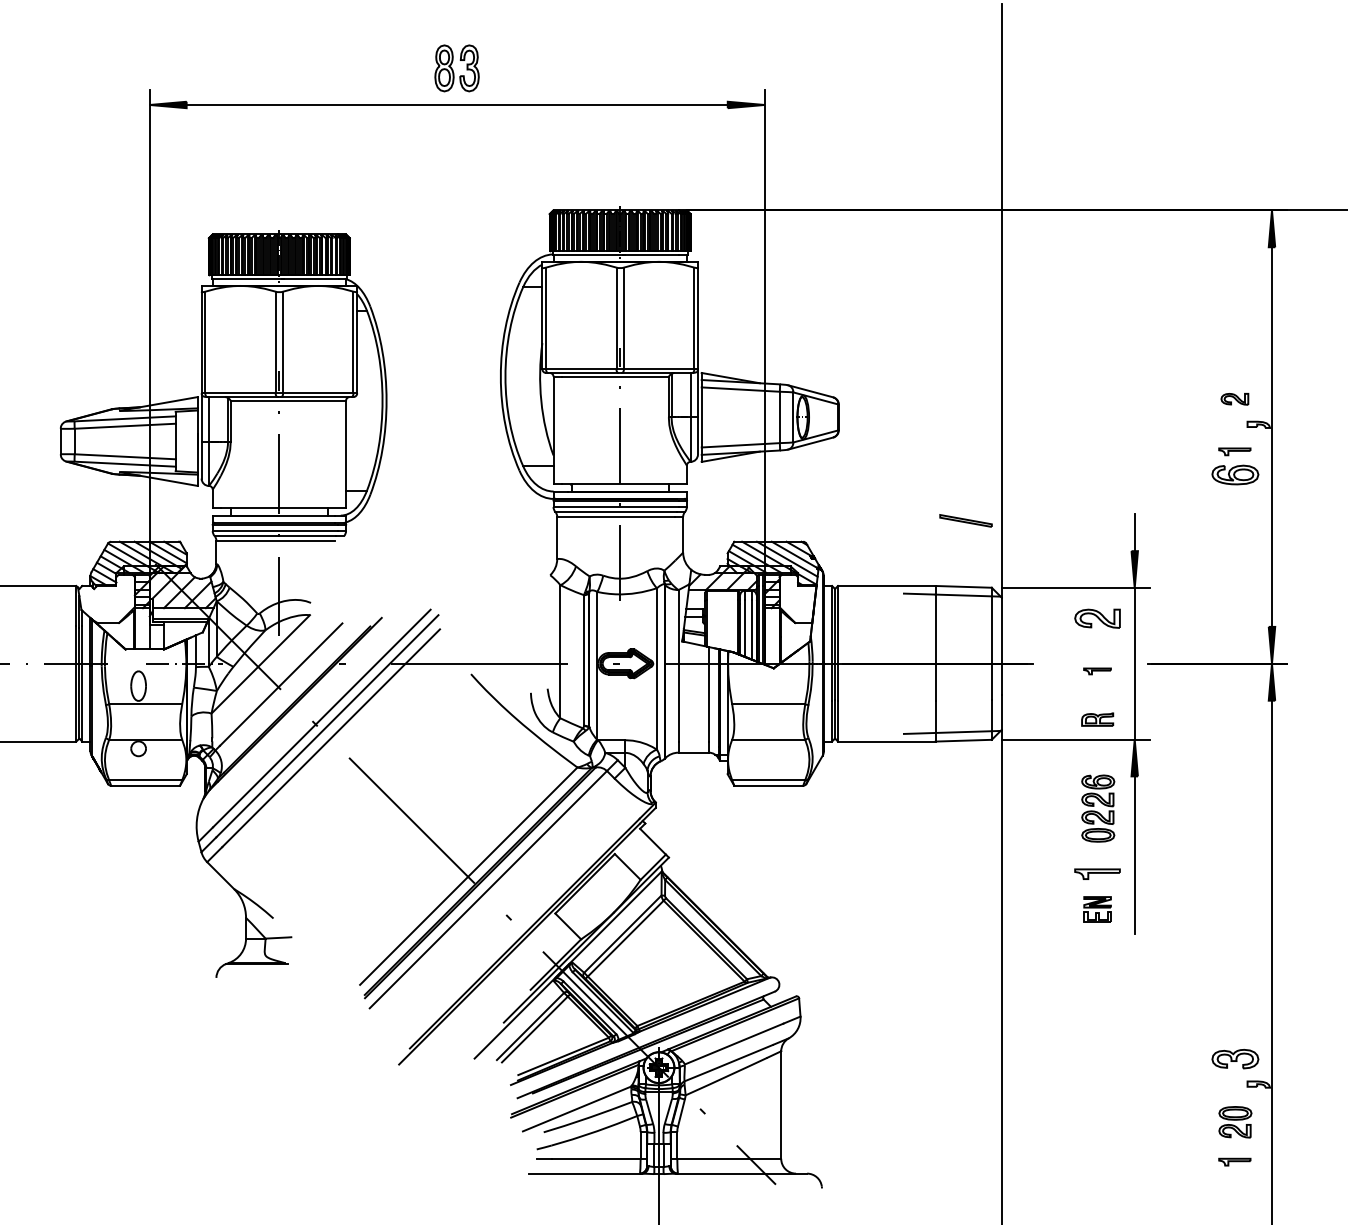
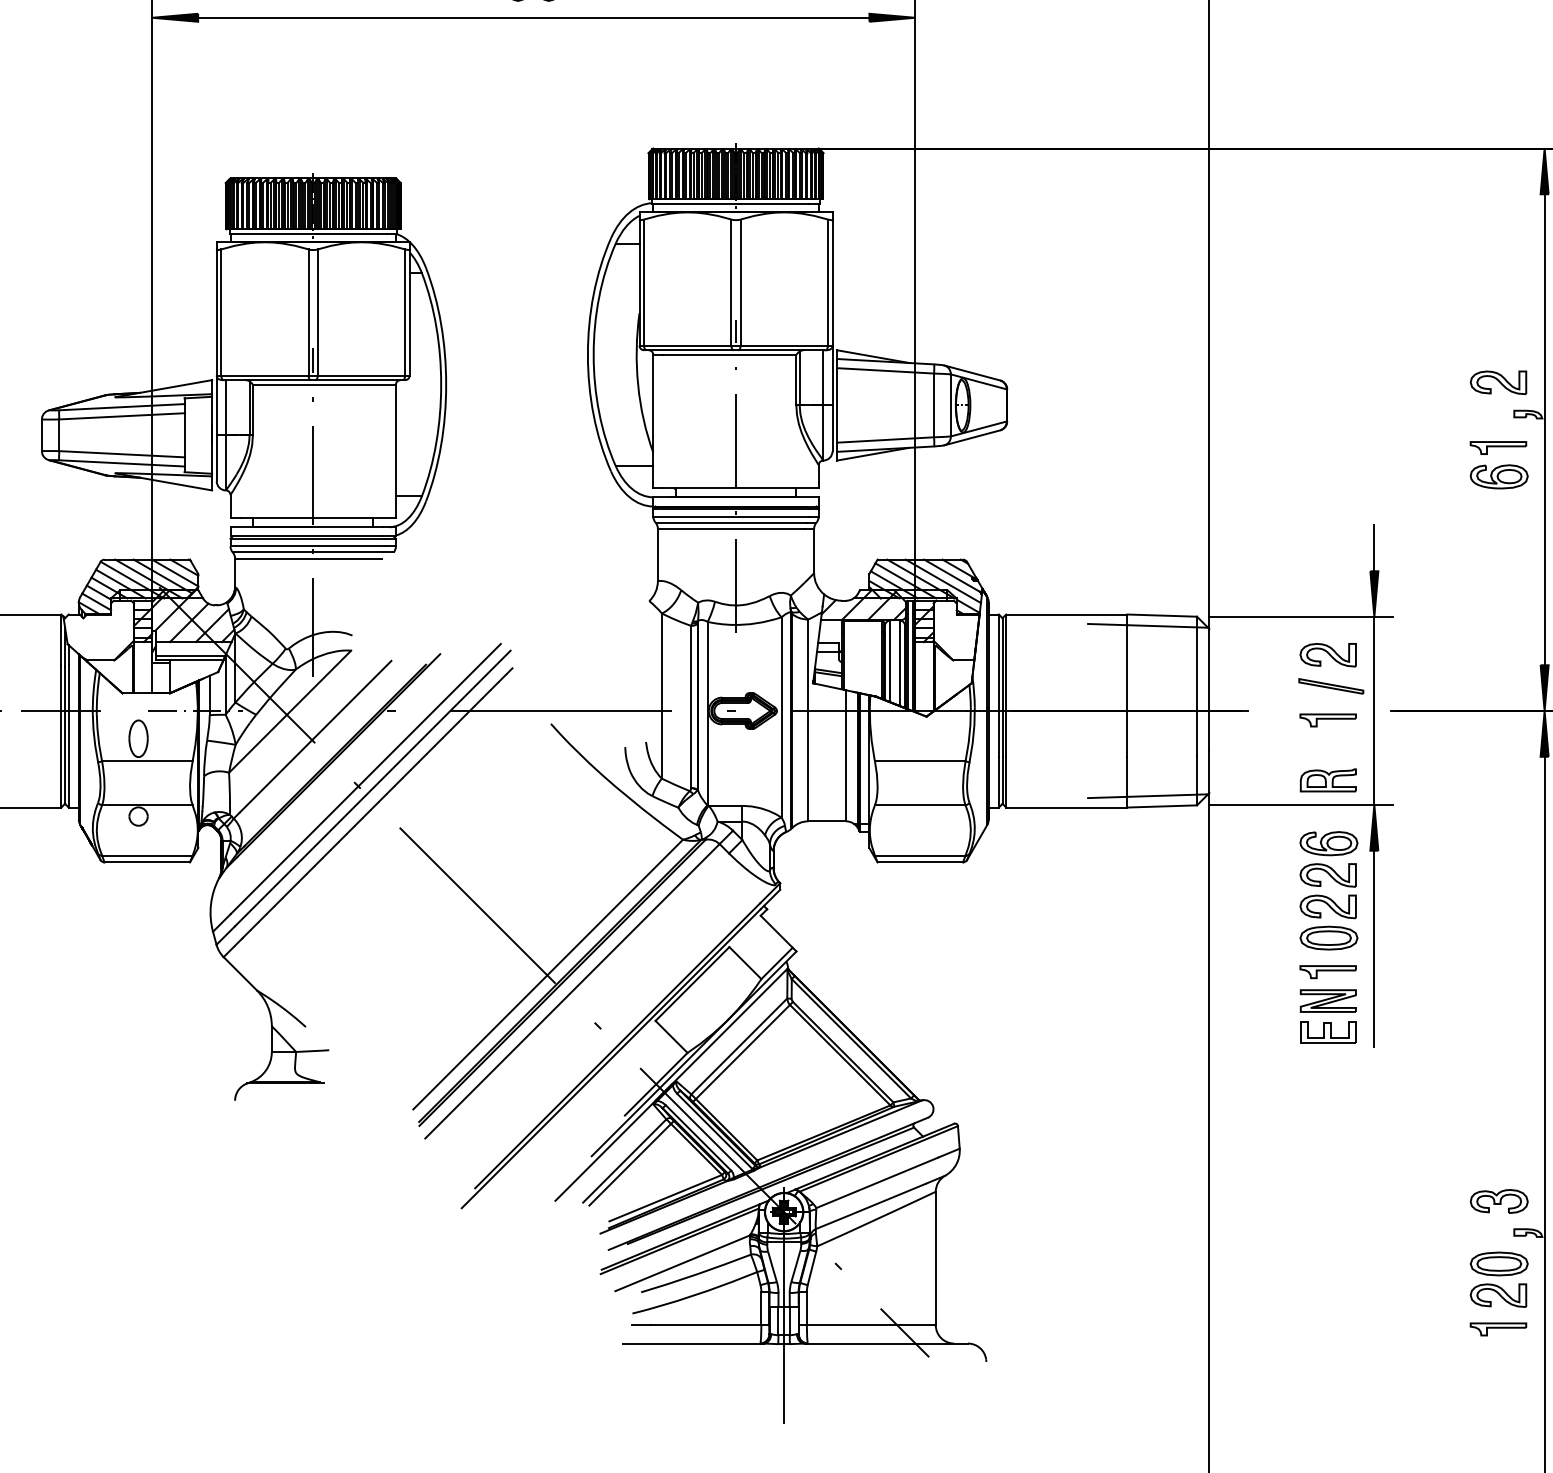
part: (1234, 399) -> (1498, 383), size x1.67
part: (1234, 451) -> (1498, 447), size x1.43
part: (965, 520) -> (1330, 685), moved
part: (1097, 671) -> (1328, 720), size x1.67
part: (1097, 719) -> (1328, 780), size x1.43
part: (1098, 808) -> (1329, 890), size x1.43
part: (1097, 909) -> (1328, 1015), size x1.67
part: (1235, 1122) -> (1499, 1280), size x1.43
part: (1234, 1161) -> (1498, 1328), size x1.43

